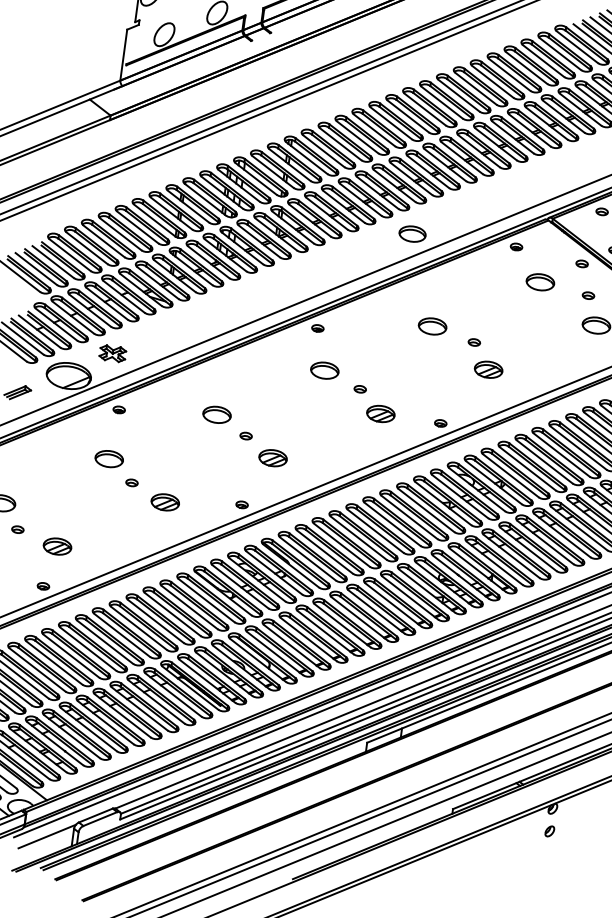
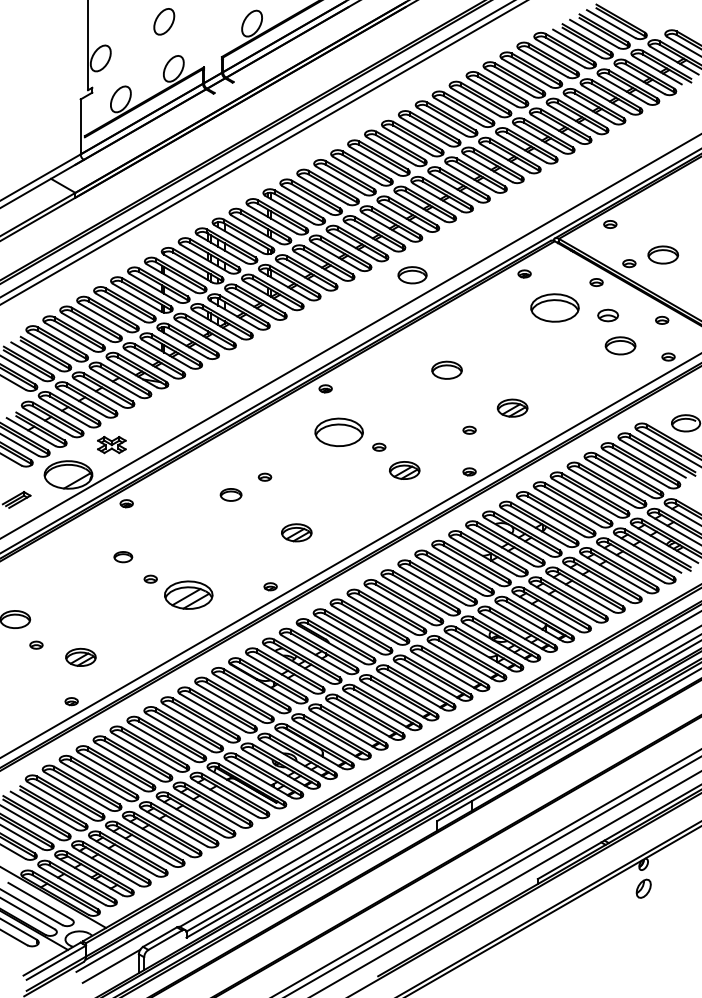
part: (540, 281) -> (554, 307), size x1.6
part: (588, 294) -> (607, 314), size x1.6
part: (474, 341) -> (469, 429), moved
part: (324, 370) -> (338, 432), size x1.6
part: (216, 414) -> (230, 494), size x0.7
part: (245, 435) -> (264, 476), moved
part: (109, 458) -> (123, 556), size x0.6
part: (165, 501) -> (188, 594), size x1.6
part: (549, 831) -> (643, 888), size x1.6

